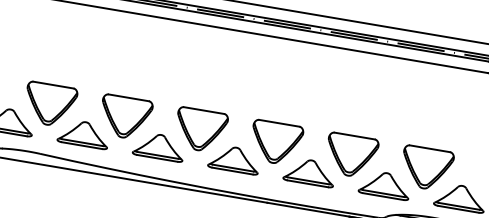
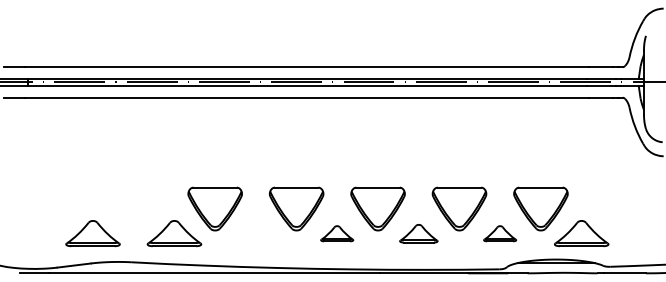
part: (50, 104) -> (133, 208), removed
part: (158, 146) -> (255, 233), removed
part: (233, 159) -> (336, 233), size x0.6
part: (309, 172) -> (418, 233), size x0.7
part: (384, 184) -> (499, 233), size x0.6

